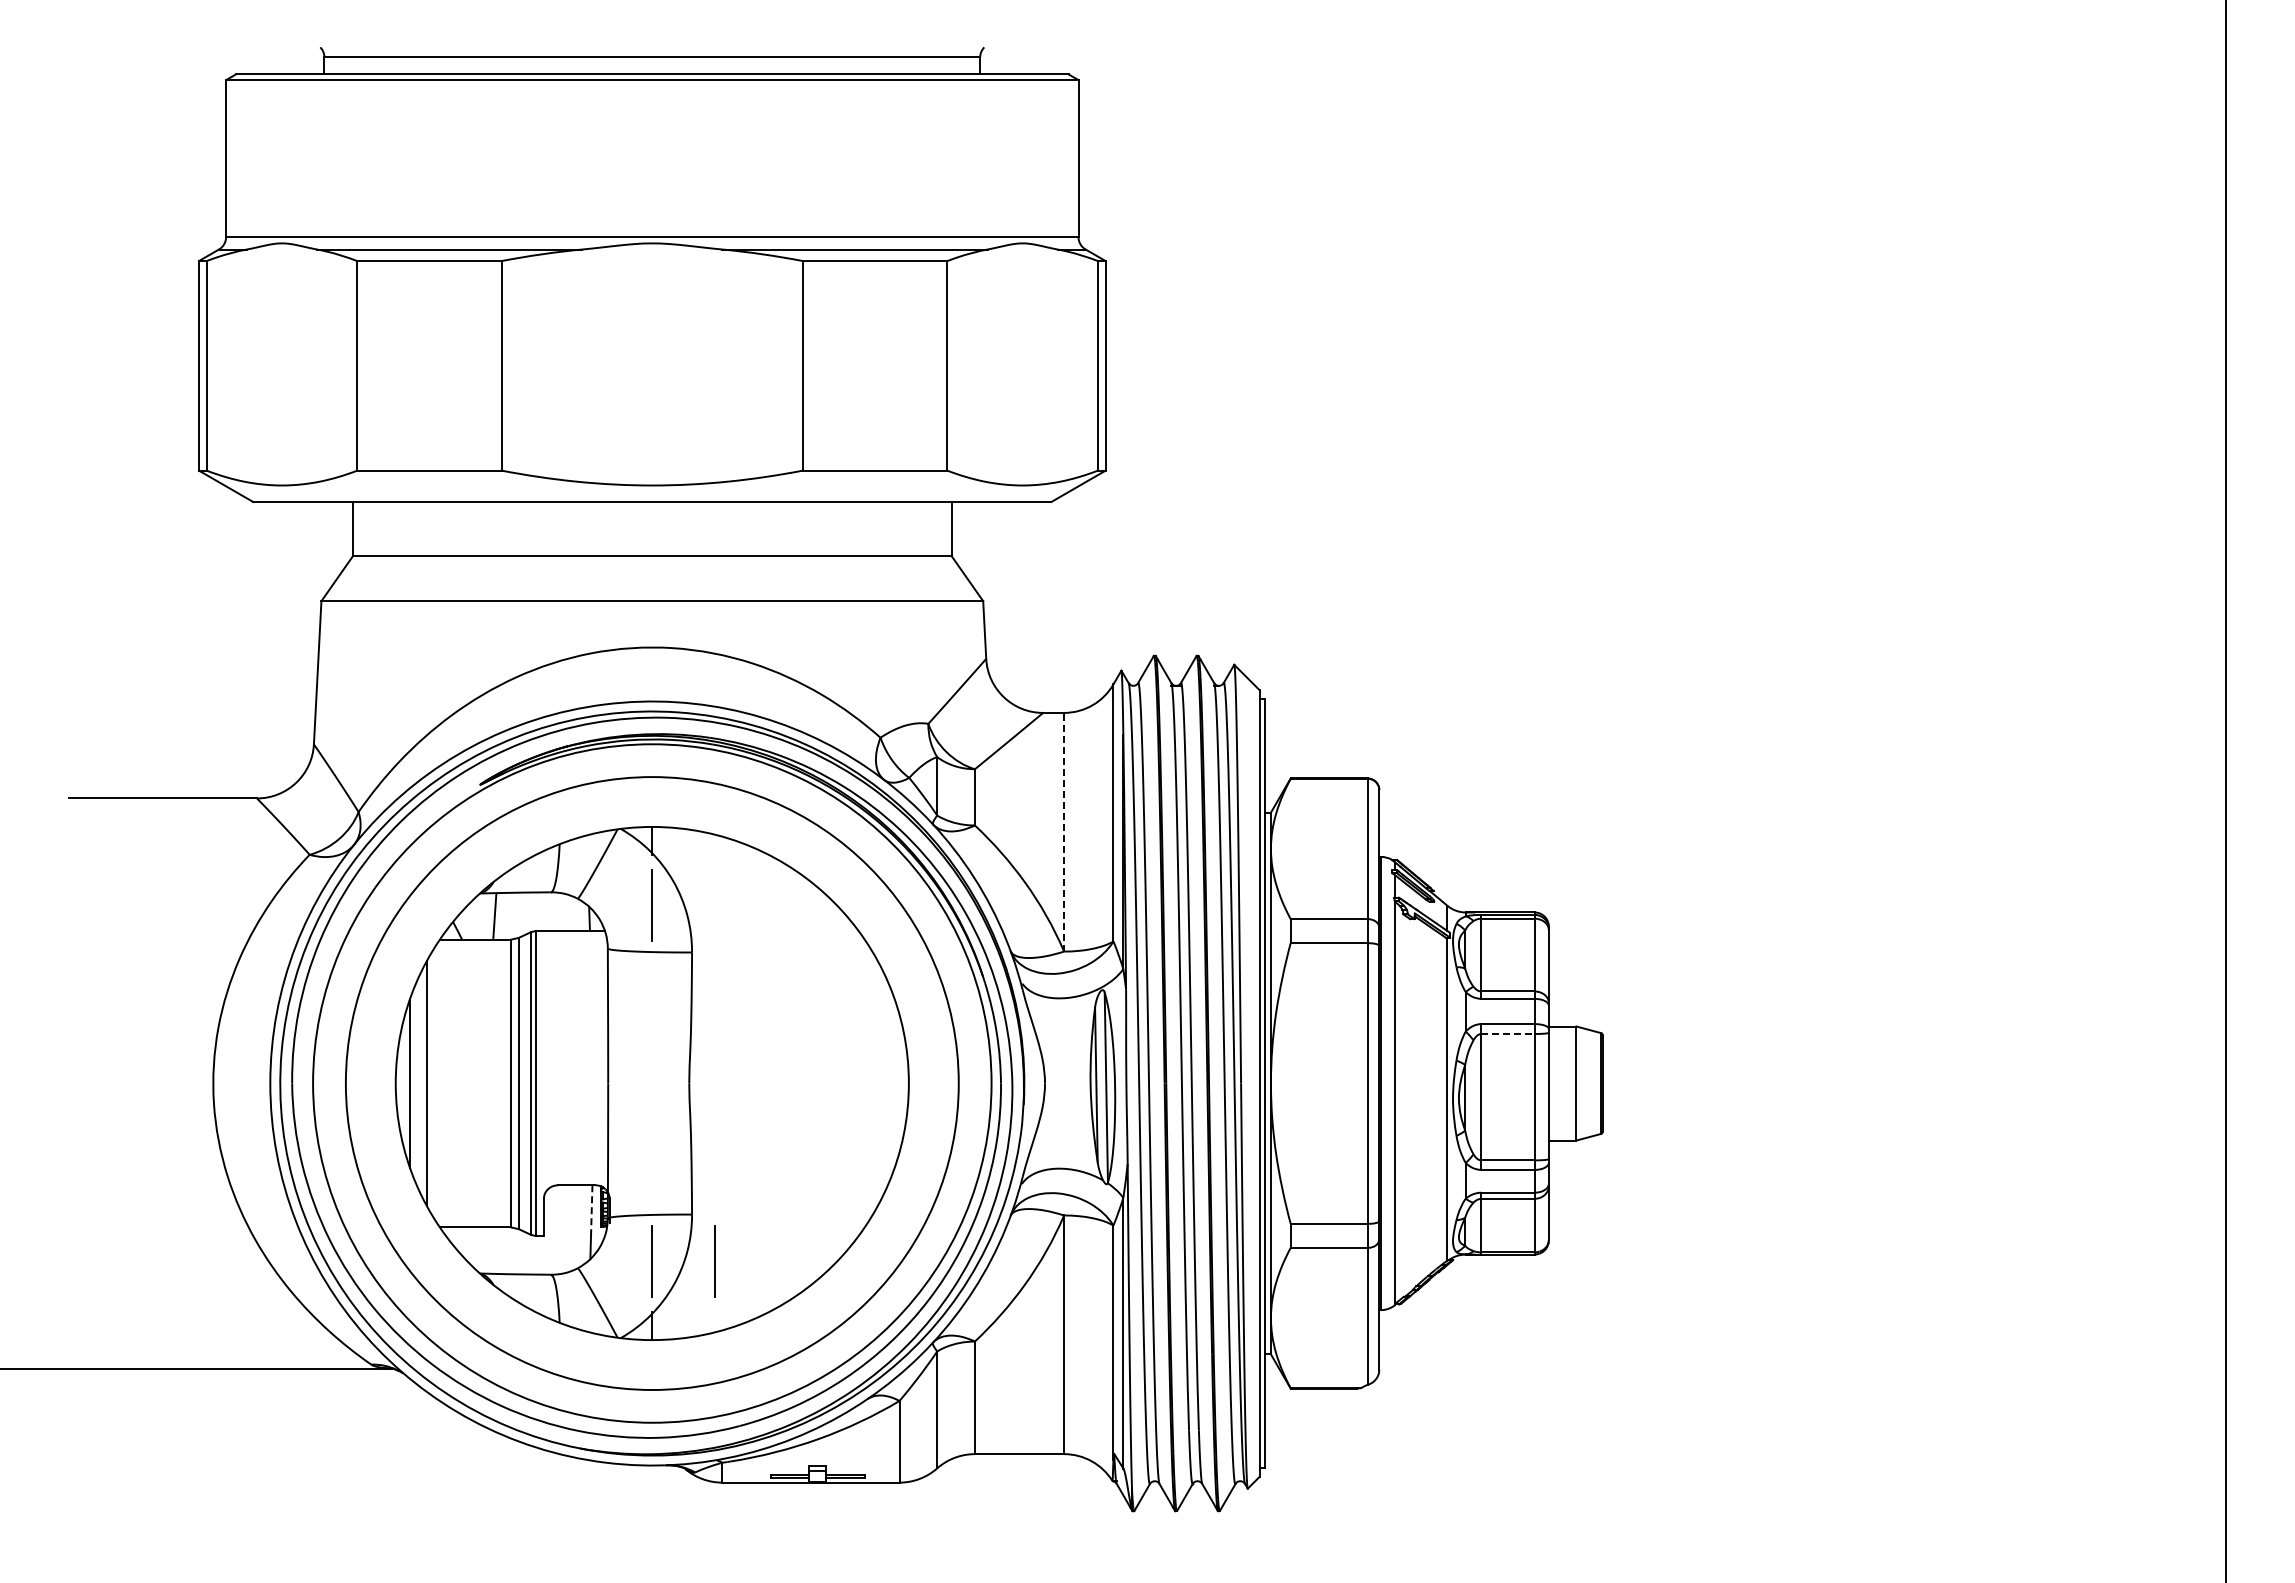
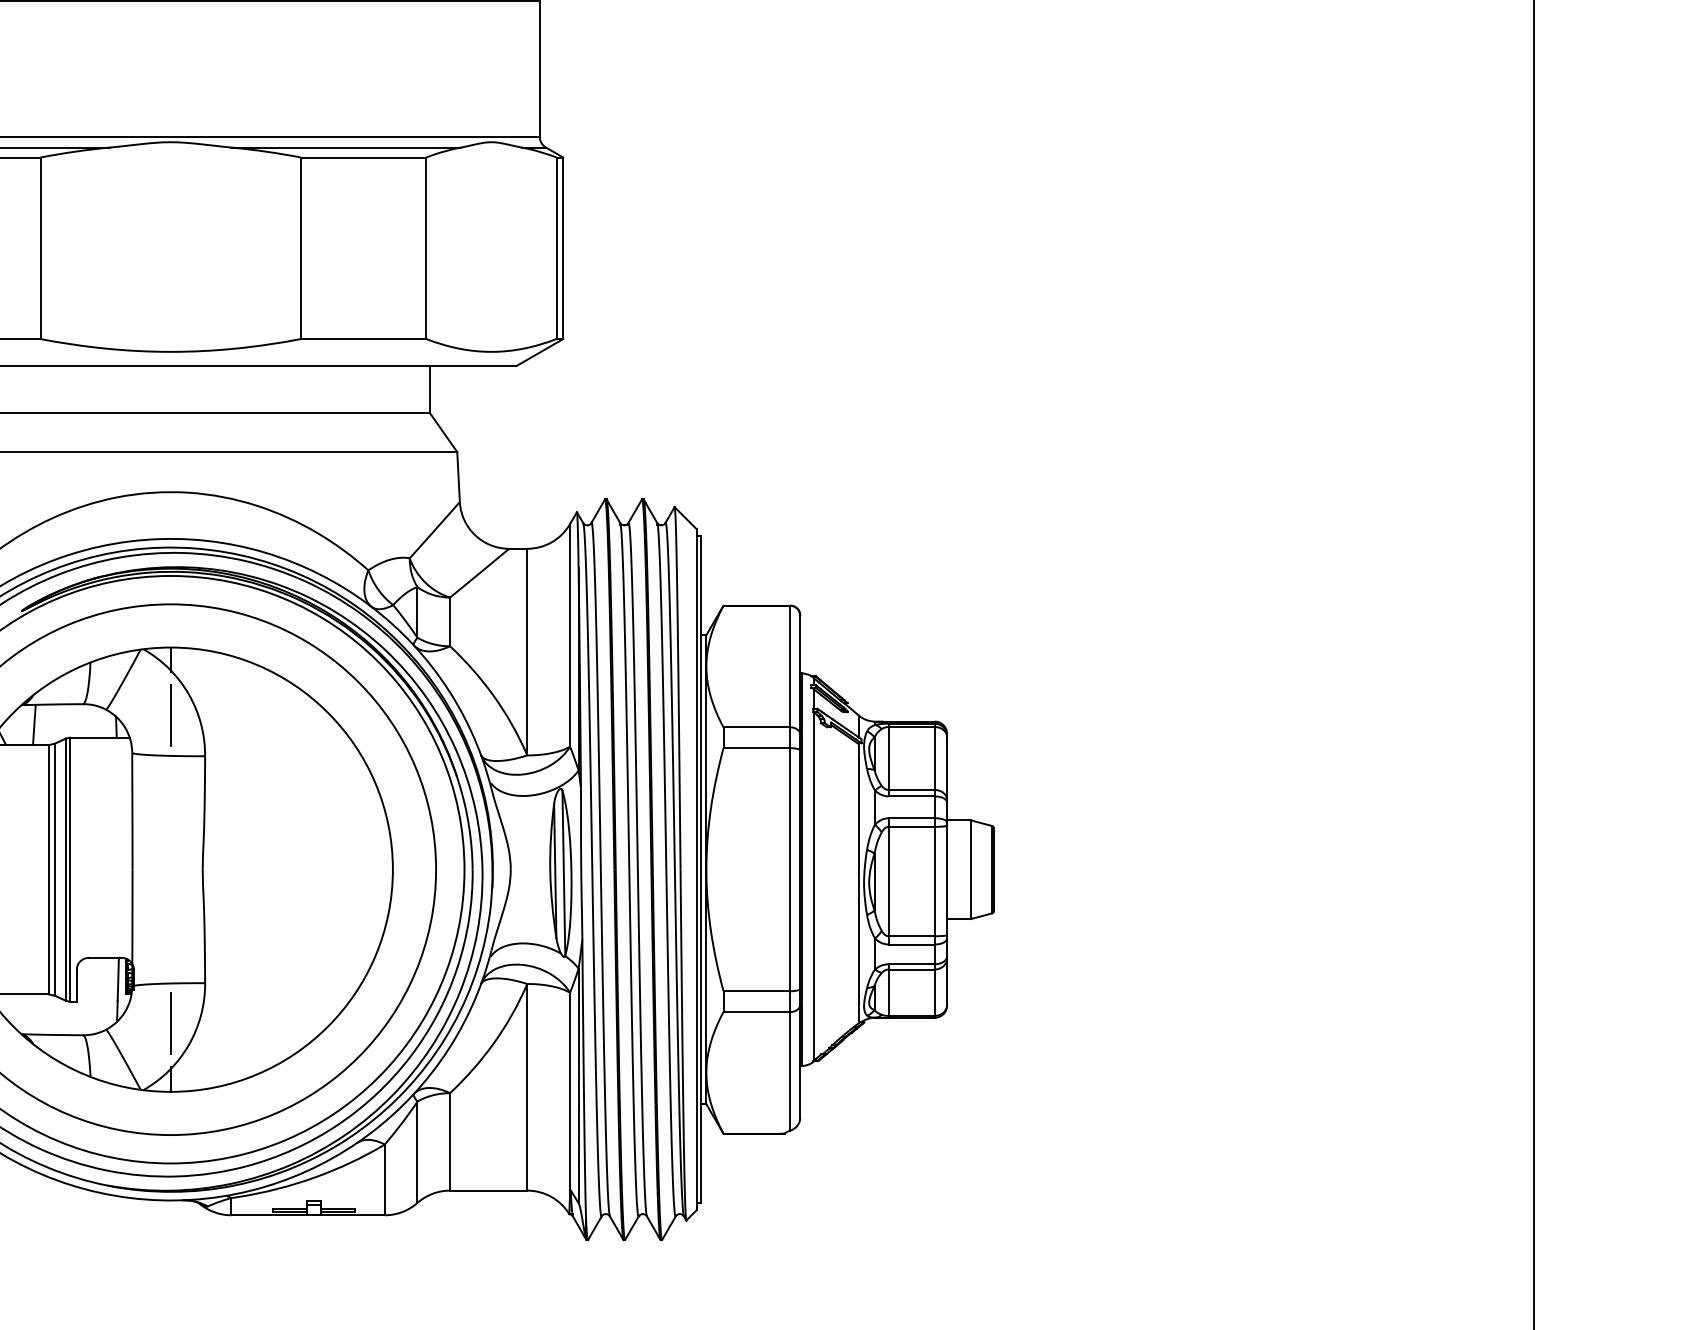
line: (1064, 831) -> (527, 651), dashed -> solid
line: (1508, 1034) -> (912, 827), dashed -> solid
line: (591, 1209) -> (118, 978), dashed -> solid
line: (714, 1261) -> (224, 1023), removed

